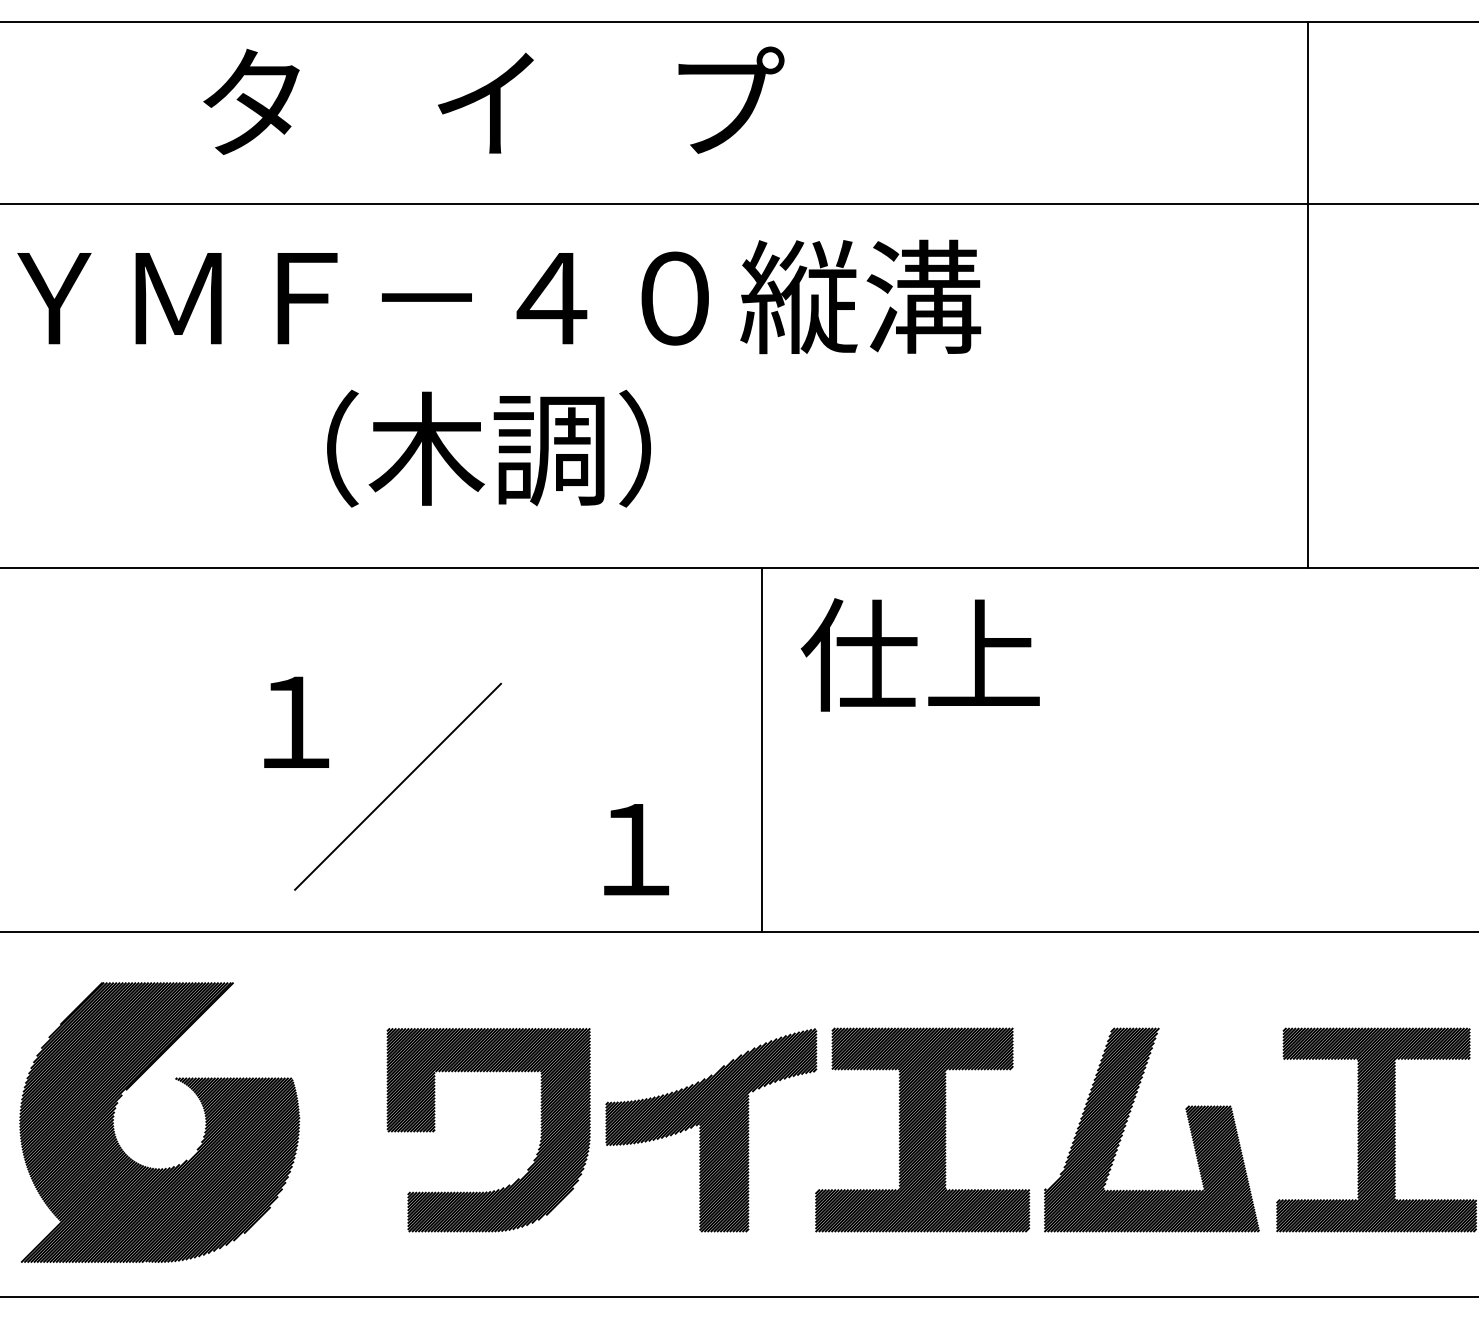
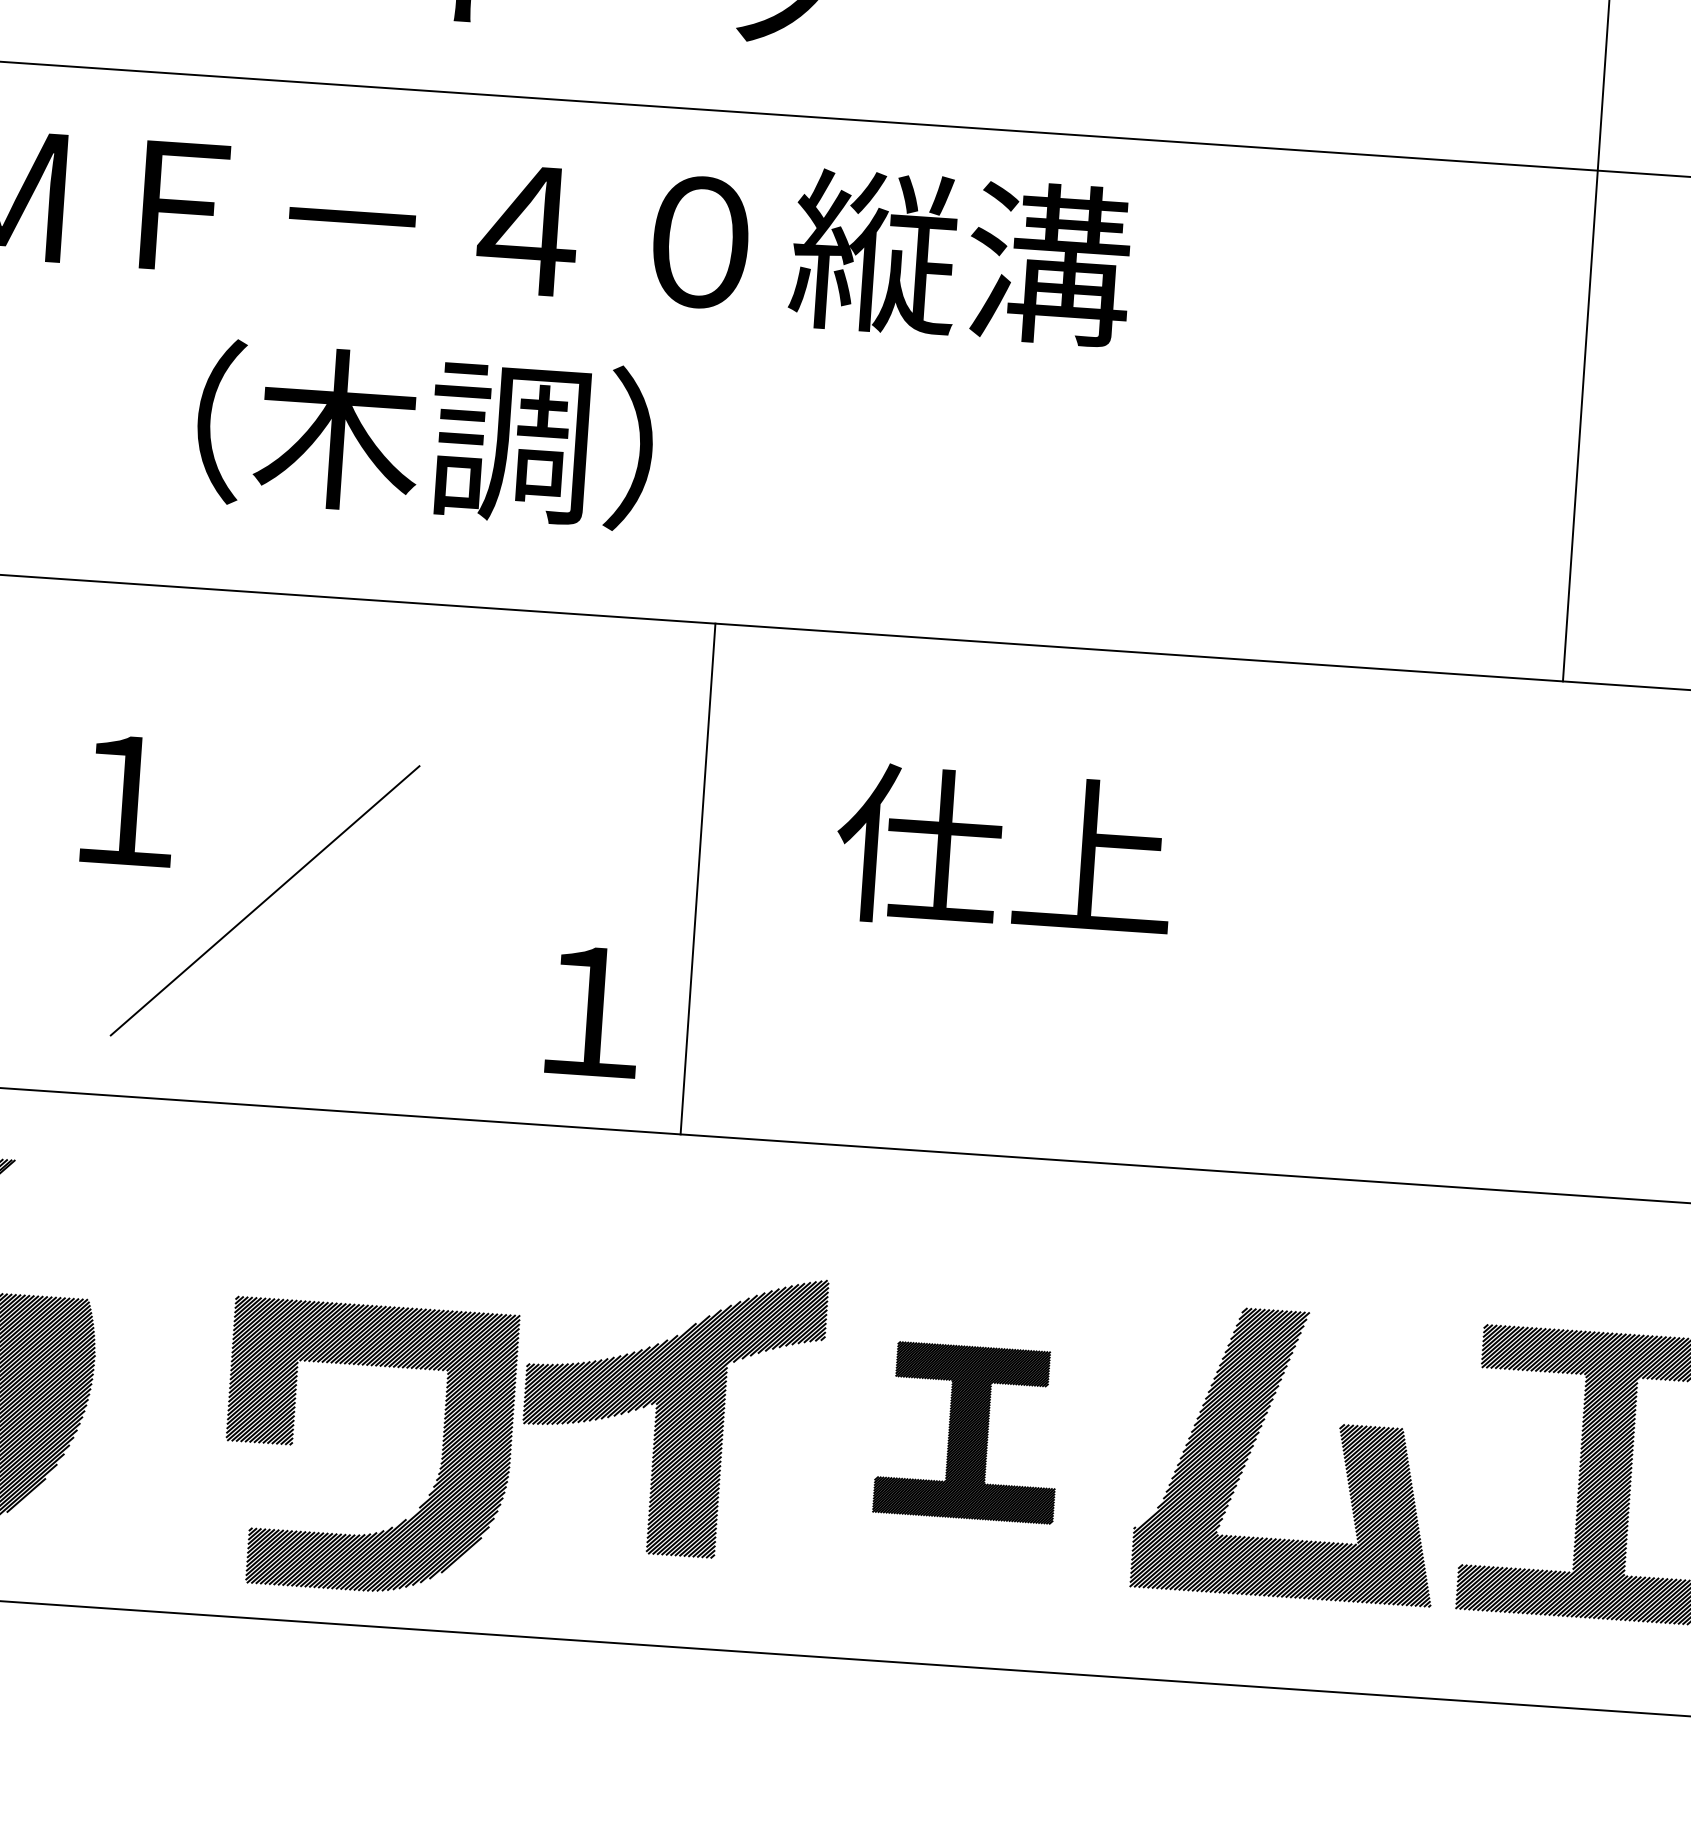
text: (919, 654) -> (1003, 850), moved
line: (762, 750) -> (698, 879), moved
part: (922, 1129) -> (968, 1431), size x0.6
part: (540, 1130) -> (440, 1453), moved

